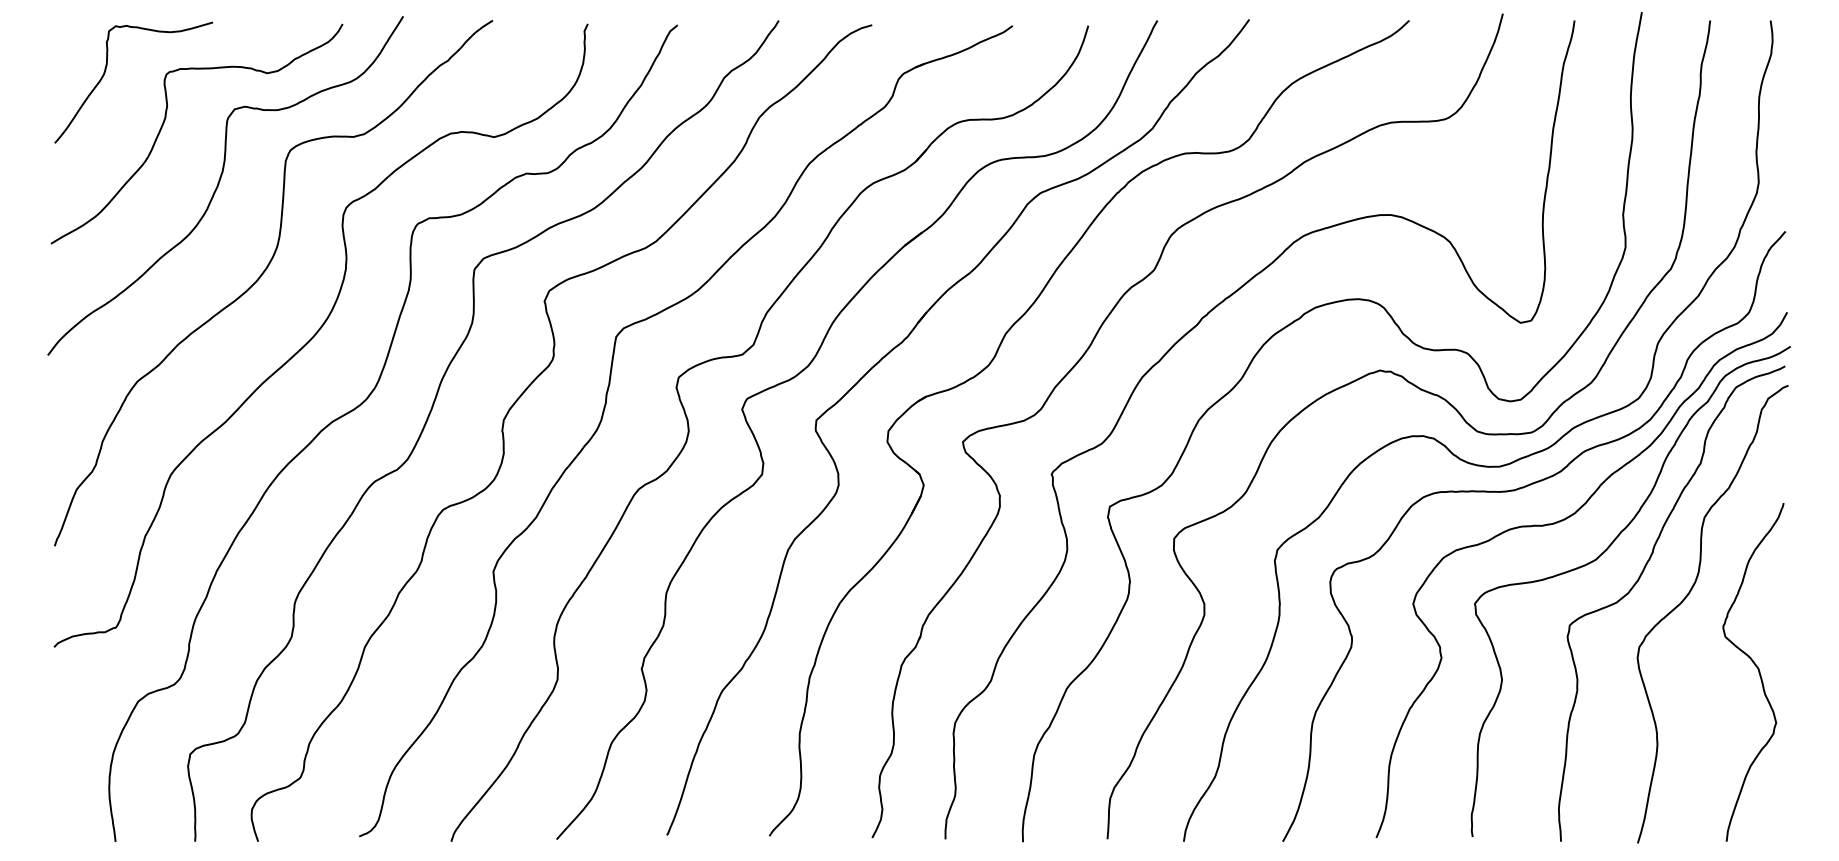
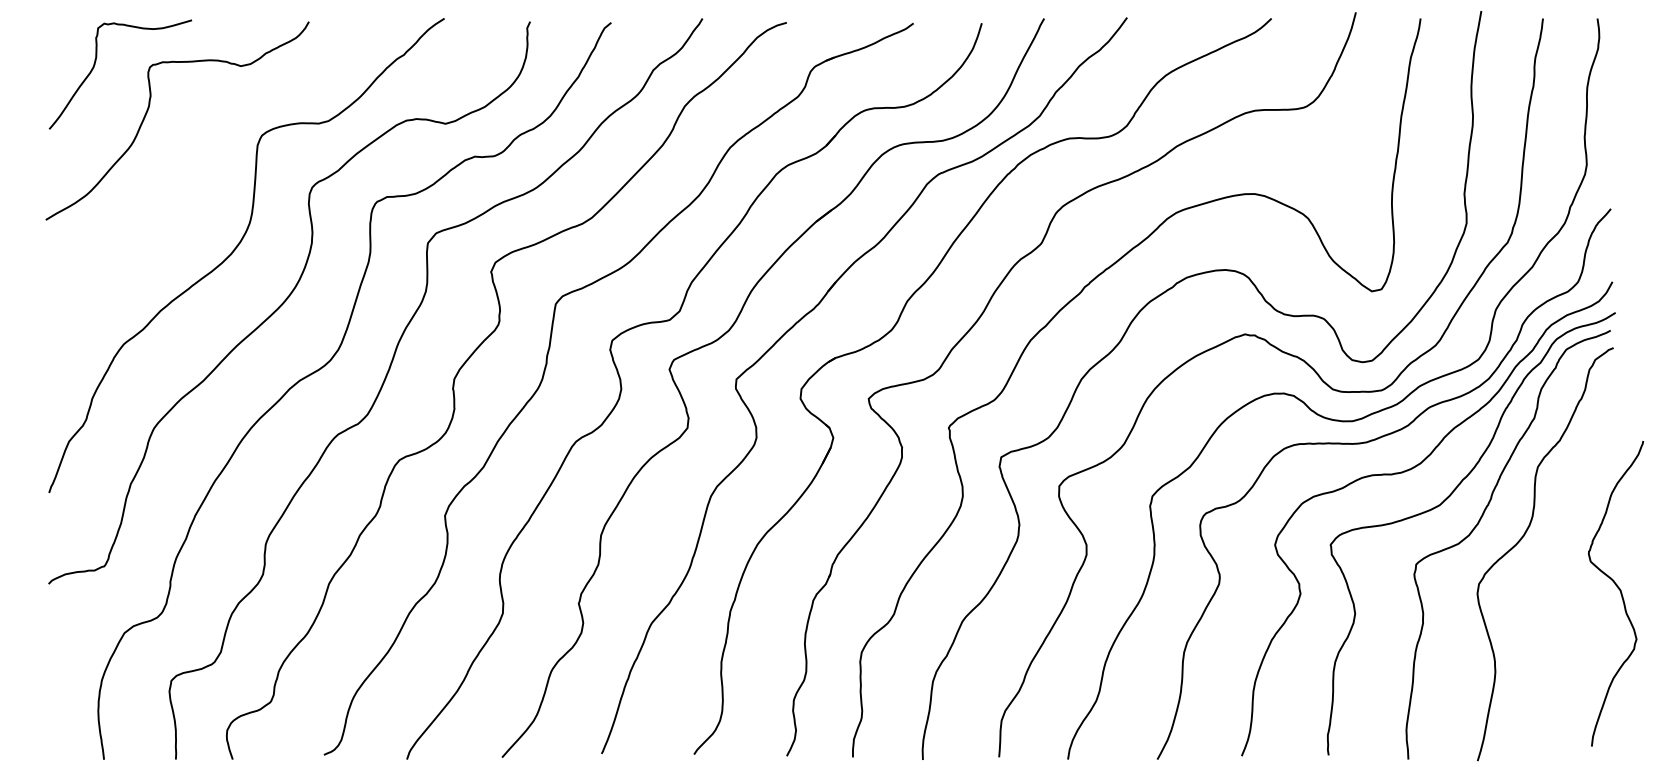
curve: (220, 182) -> (198, 164), removed
curve: (1757, 669) -> (1619, 591), moved

